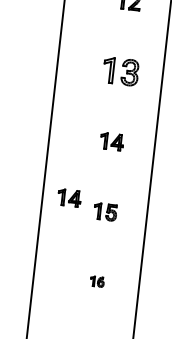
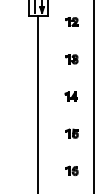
part: (119, 71) -> (71, 59), size x0.62
part: (67, 197) -> (51, 128), removed
part: (96, 281) -> (71, 170), size x1.67

